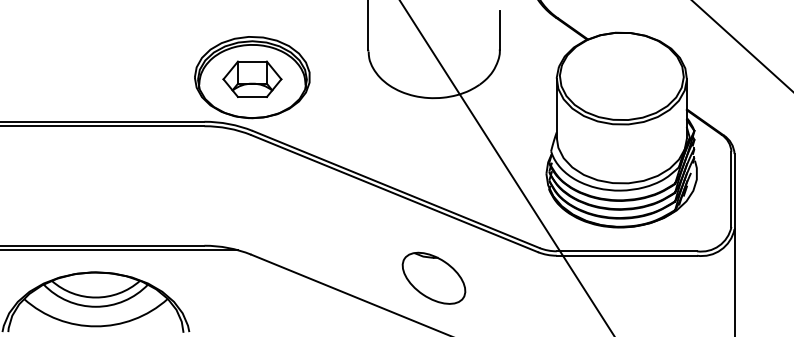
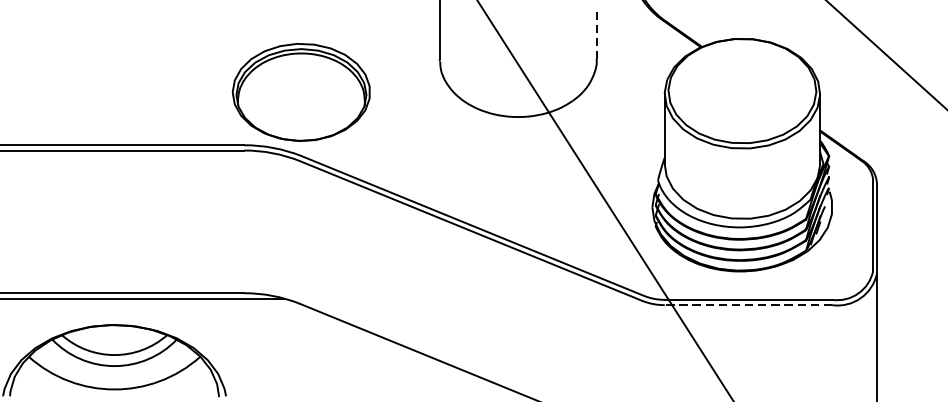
line: (499, 30) -> (596, 36), solid -> dashed
part: (252, 78) -> (301, 93), removed
line: (626, 255) -> (747, 304), solid -> dashed
part: (433, 277) -> (517, 331), removed

